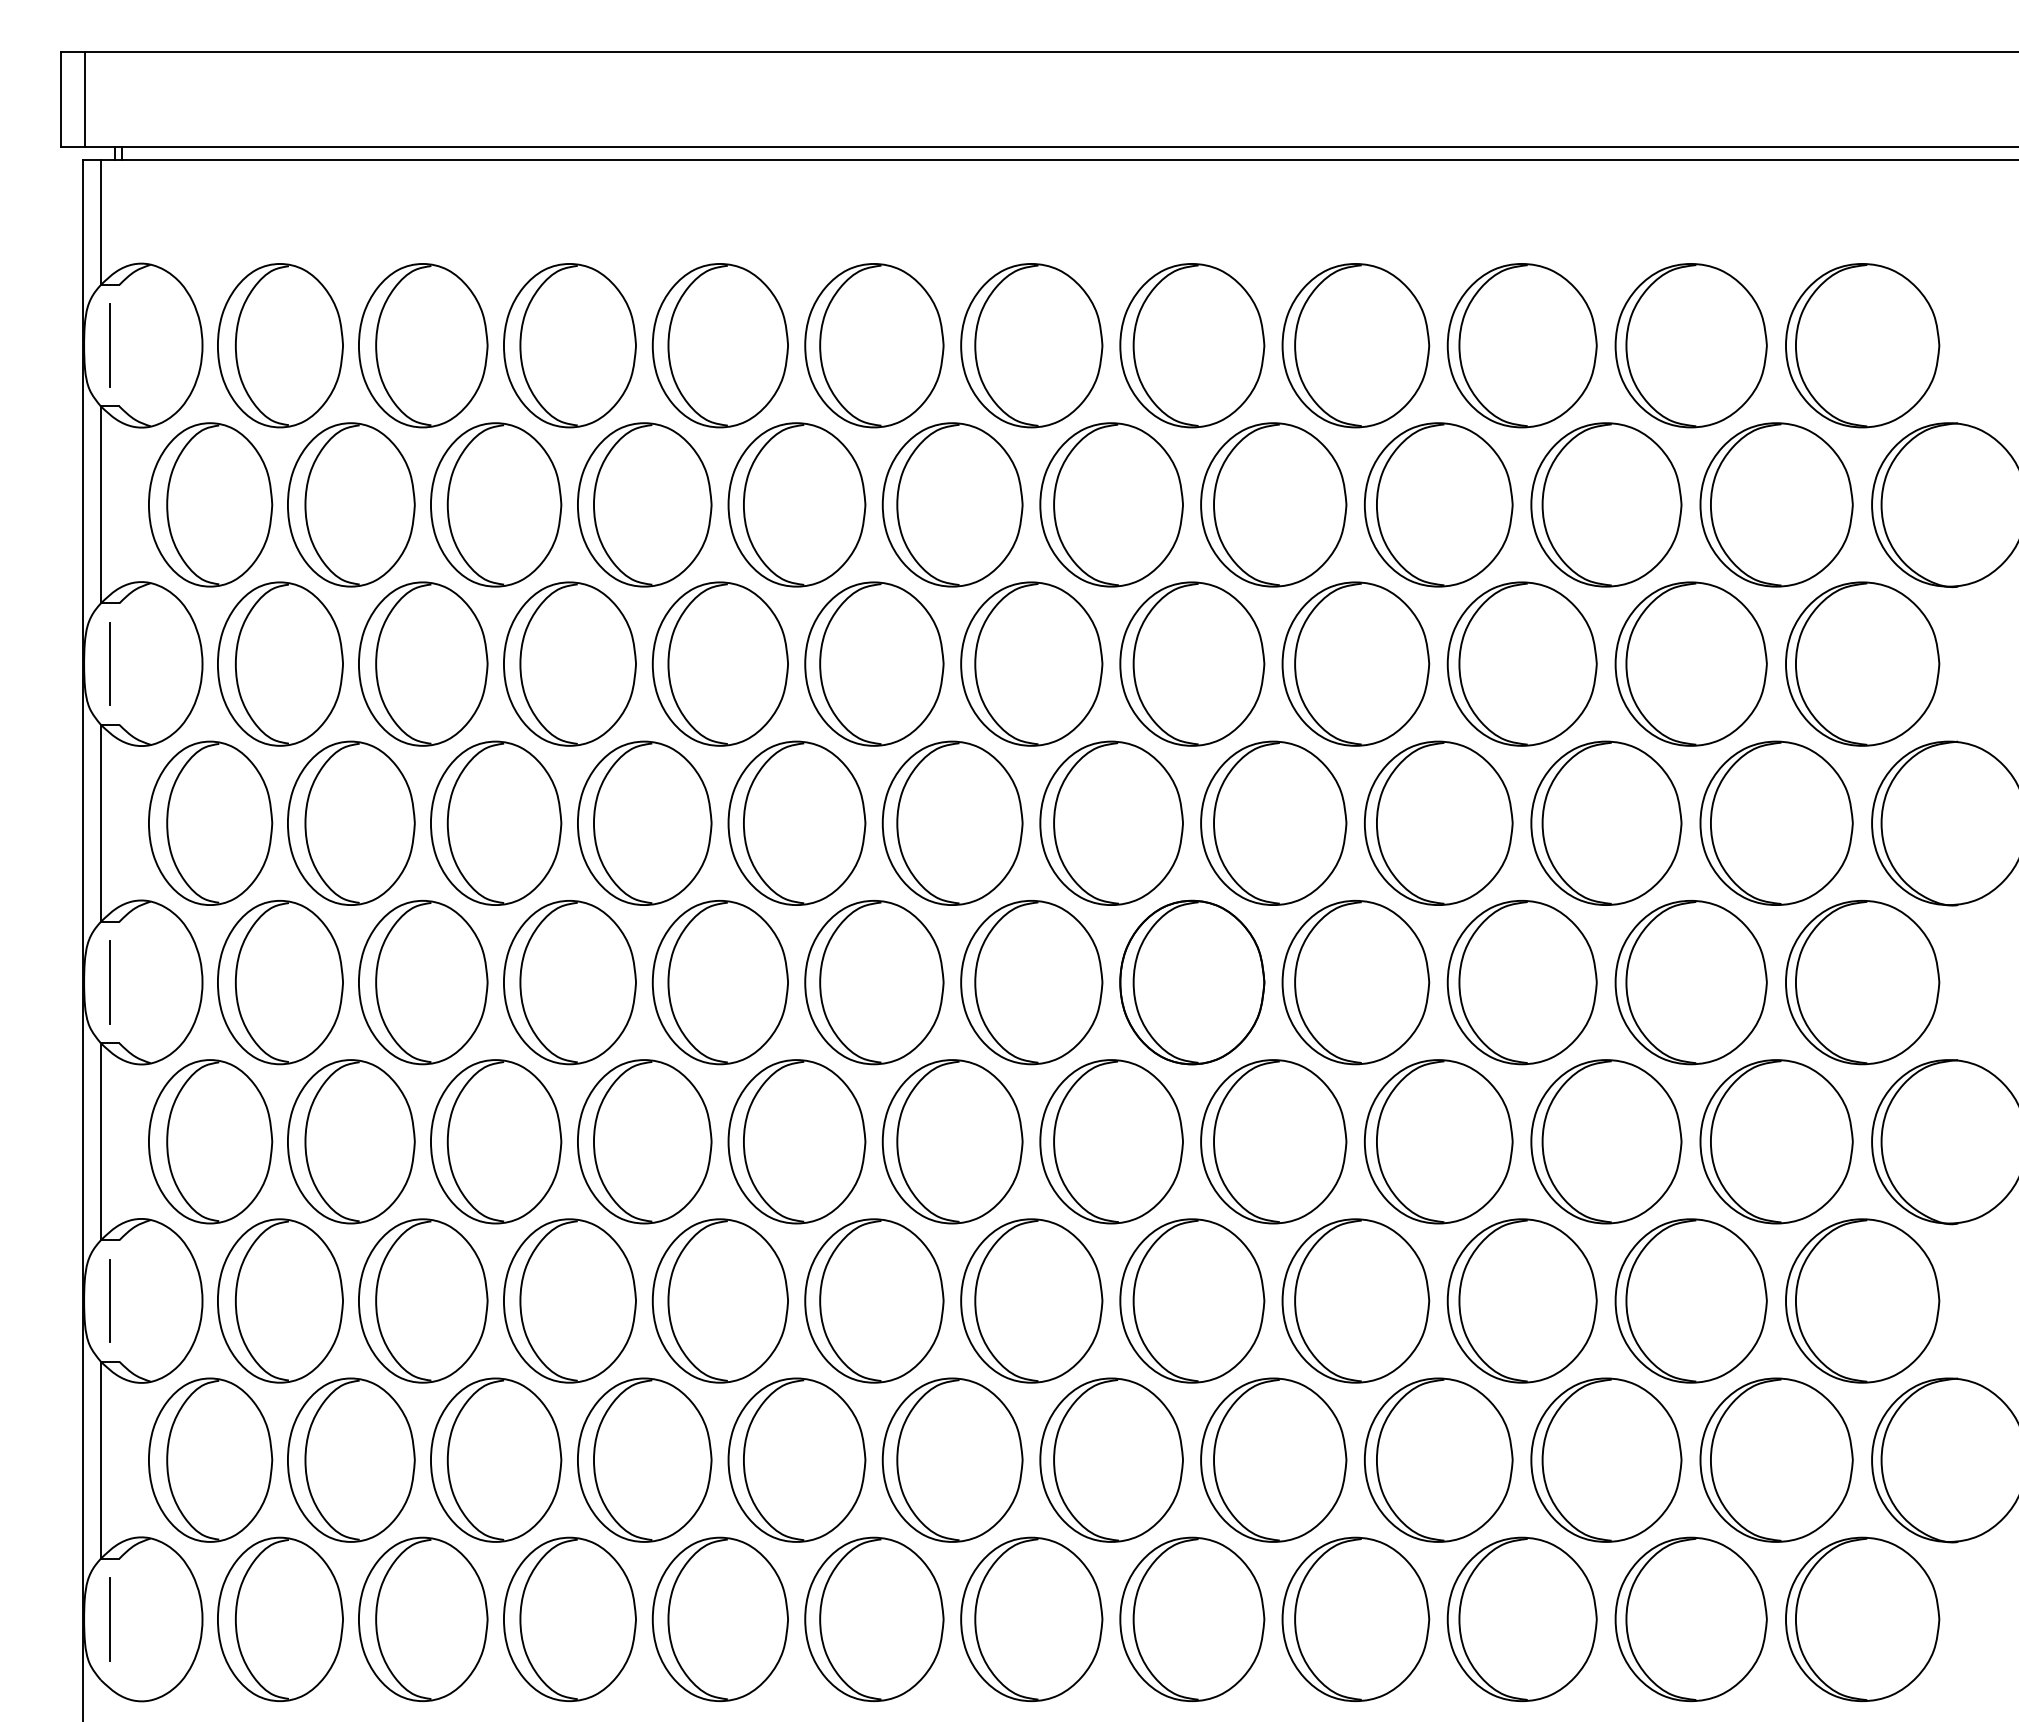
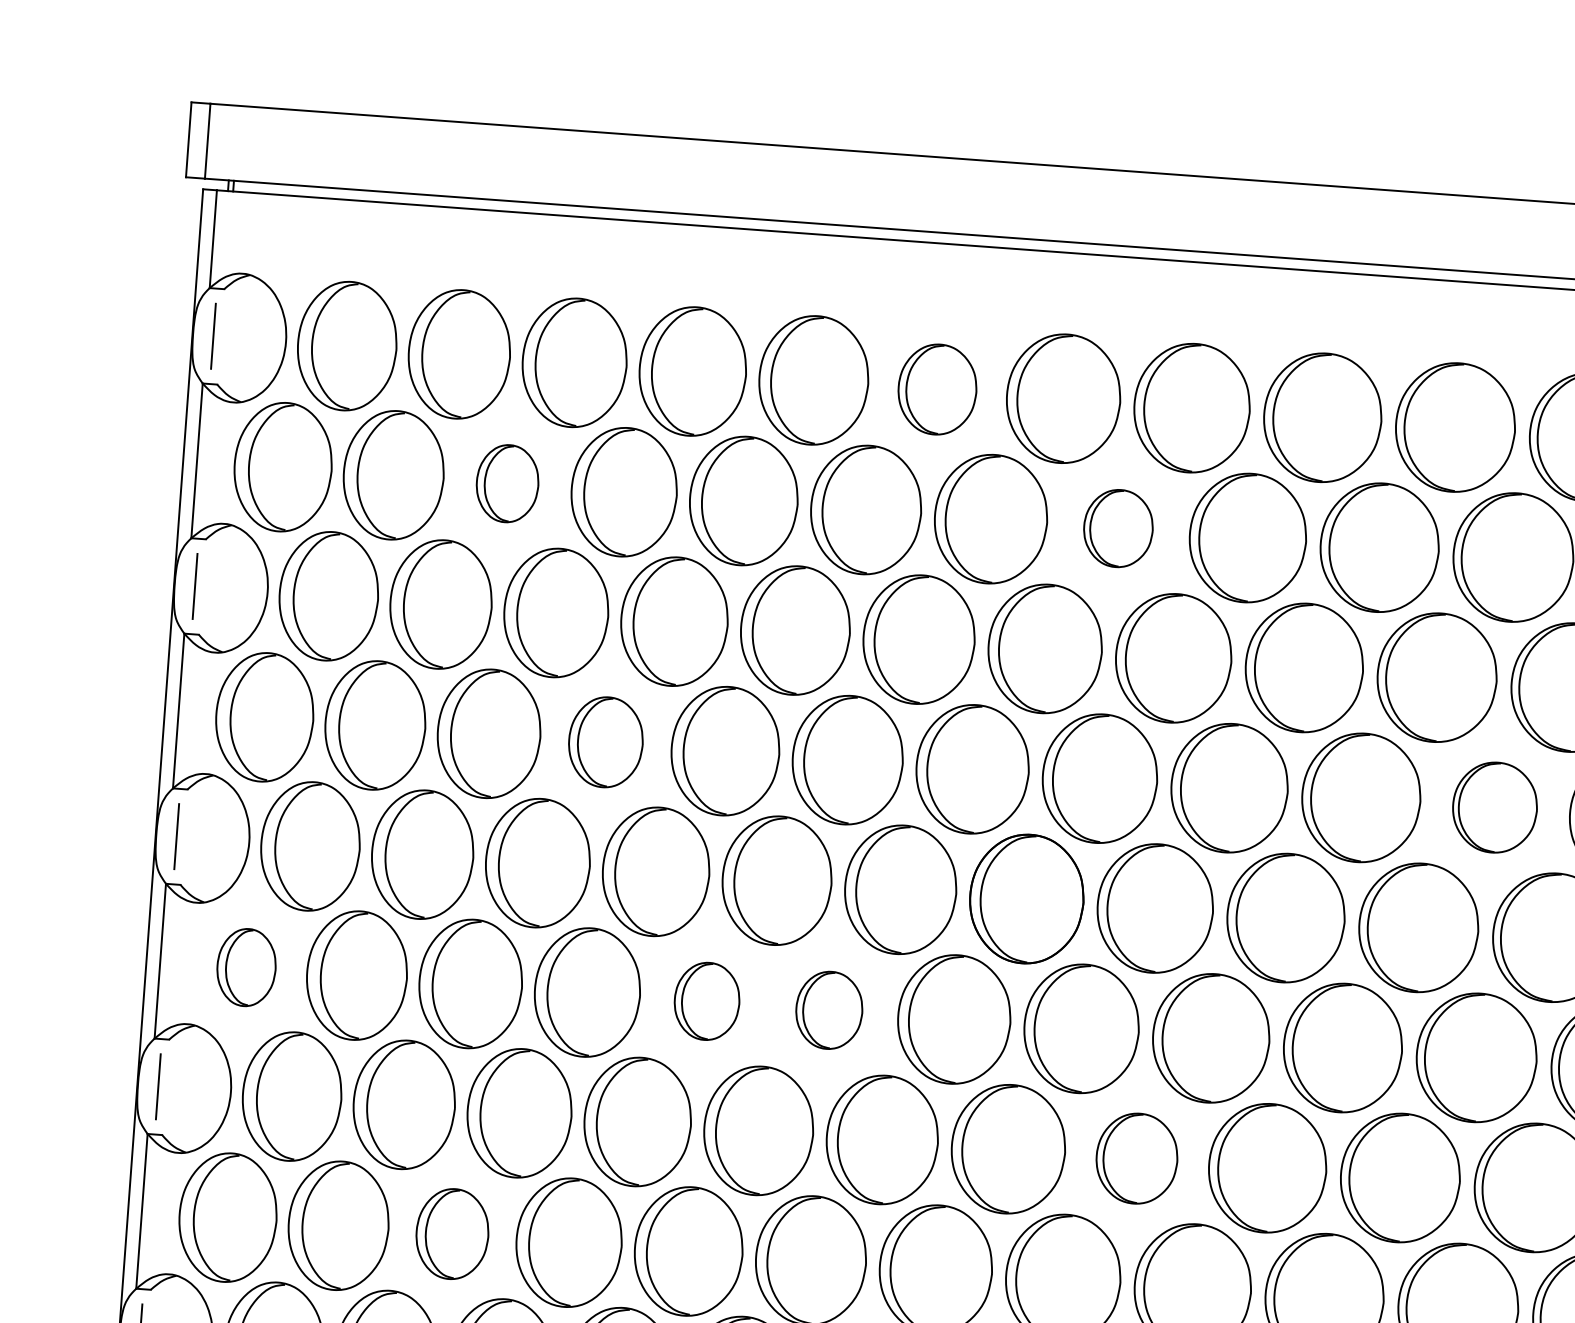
part: (1031, 345) -> (937, 389), size x0.7
part: (496, 504) -> (507, 483), size x0.6
part: (1273, 504) -> (1118, 528), size x0.6
part: (644, 822) -> (605, 741), size x0.7
part: (1776, 822) -> (1495, 807), size x0.7
part: (210, 1141) -> (246, 967), size x0.6
part: (796, 1141) -> (706, 1001), size x0.6
part: (952, 1141) -> (829, 1010), size x0.6
part: (1355, 1300) -> (1136, 1158), size x0.7
part: (496, 1459) -> (452, 1233), size x0.7

